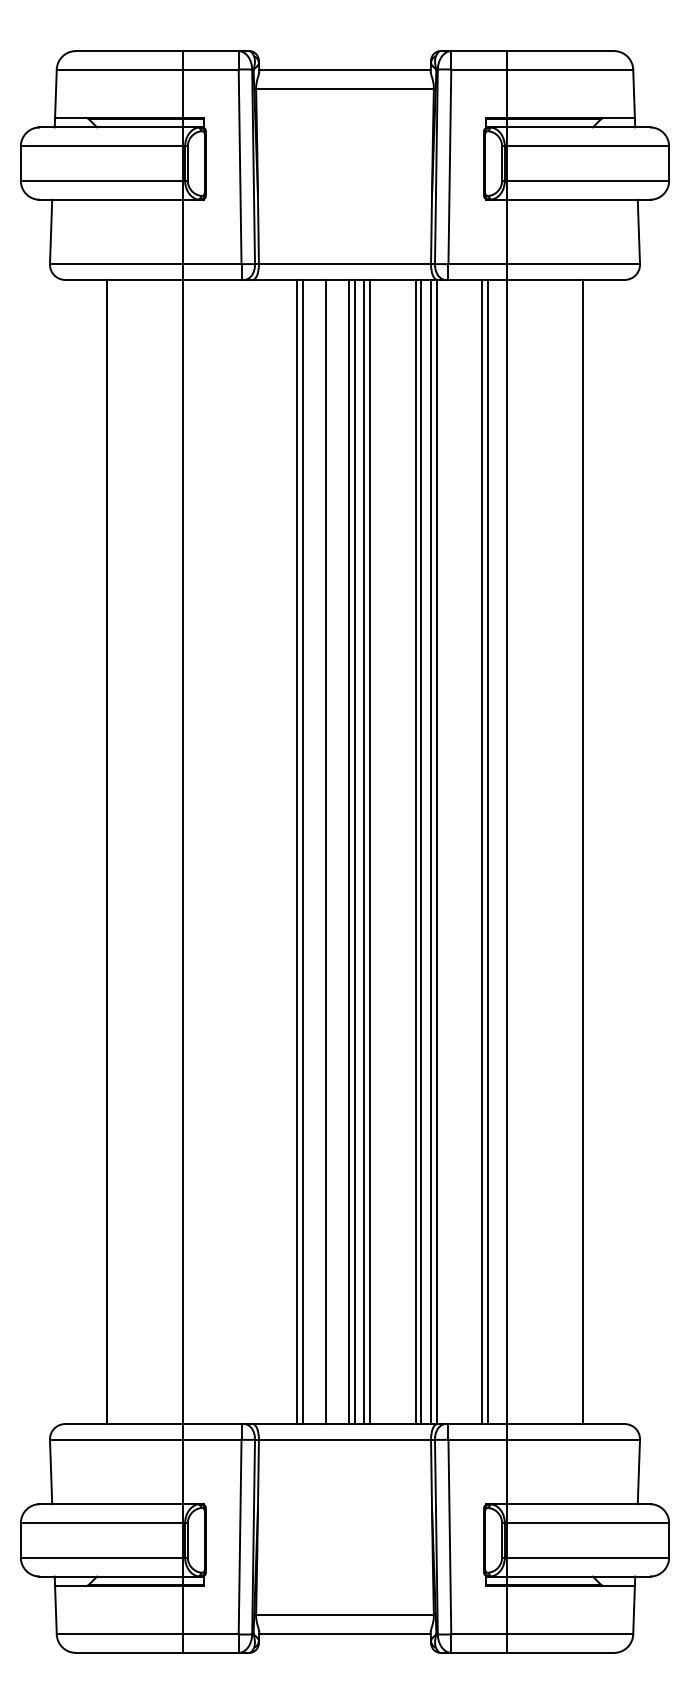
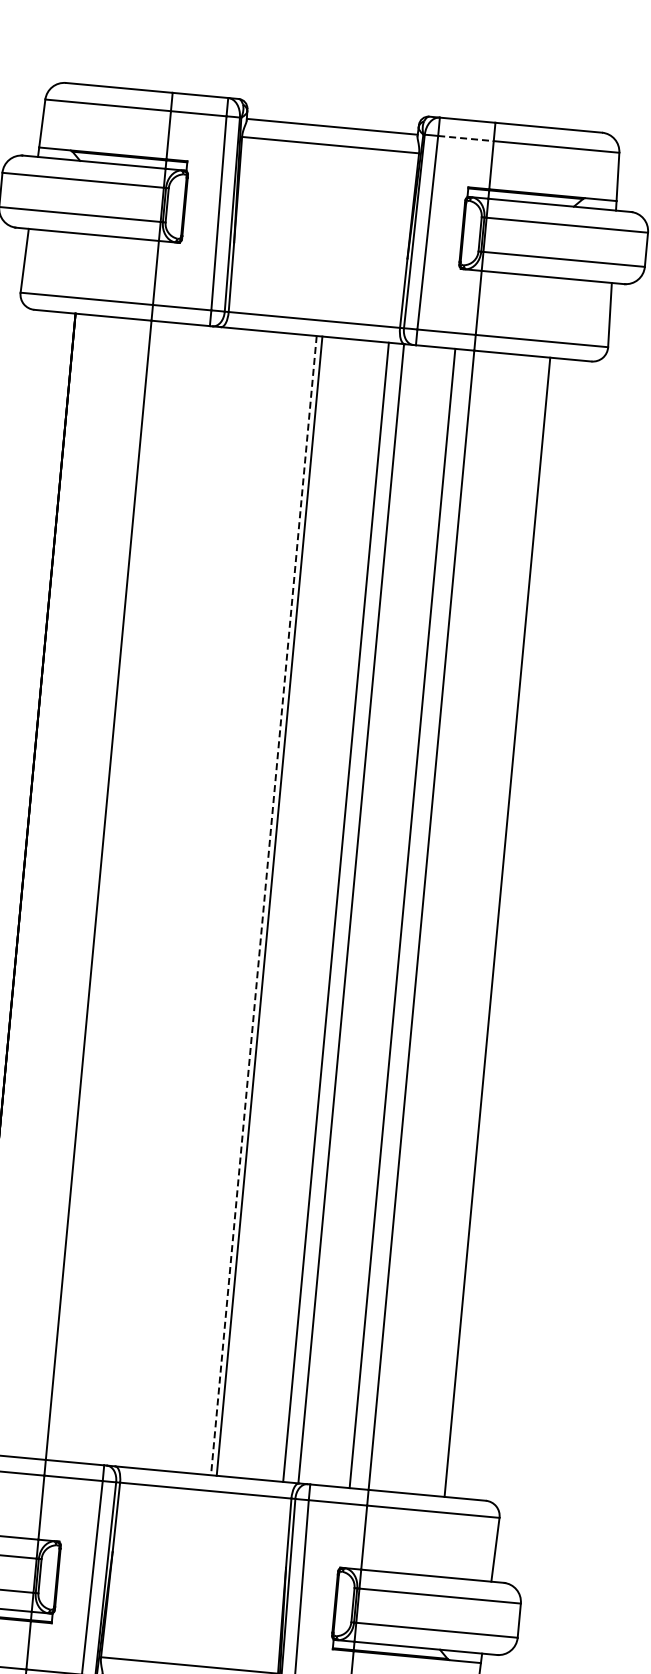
line: (479, 69) -> (466, 138), solid -> dashed
line: (297, 851) -> (212, 900), removed
line: (303, 851) -> (218, 900), removed
line: (325, 851) -> (240, 903), removed
line: (364, 851) -> (279, 906), removed
line: (369, 851) -> (284, 907), removed
line: (415, 851) -> (330, 911), removed
line: (430, 851) -> (345, 912), removed
line: (482, 851) -> (397, 917), removed
line: (348, 852) -> (263, 906), solid -> dashed

